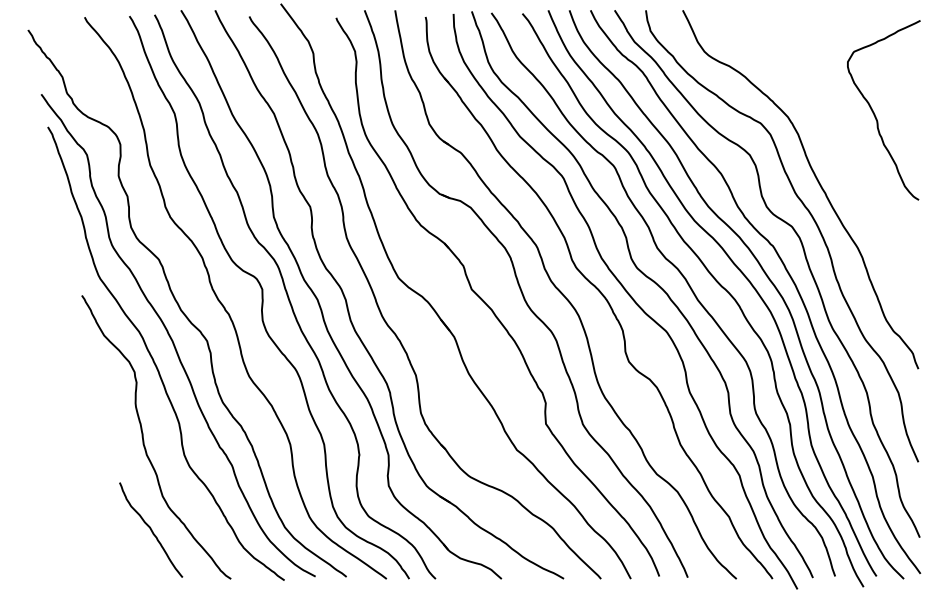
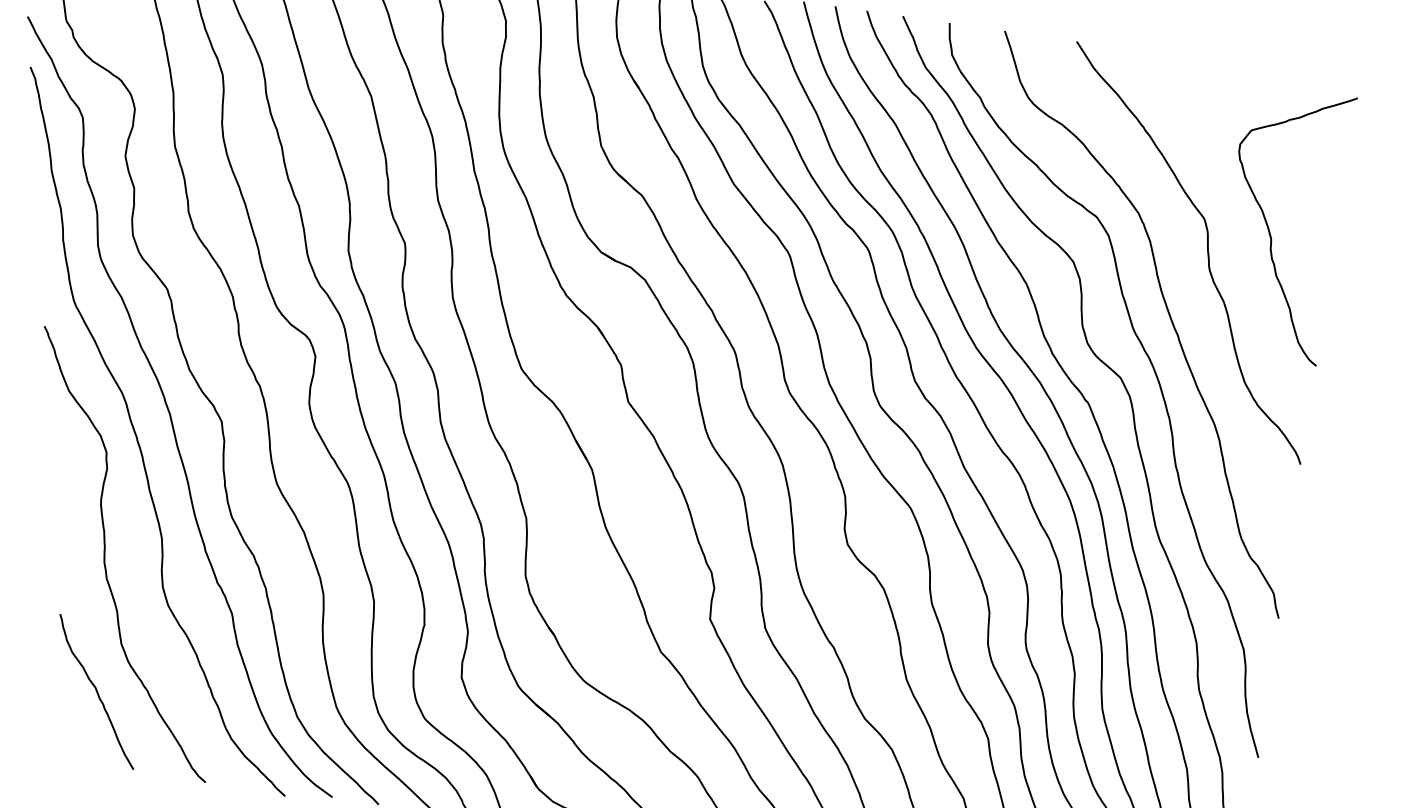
curve: (835, 134) -> (1205, 249), added

